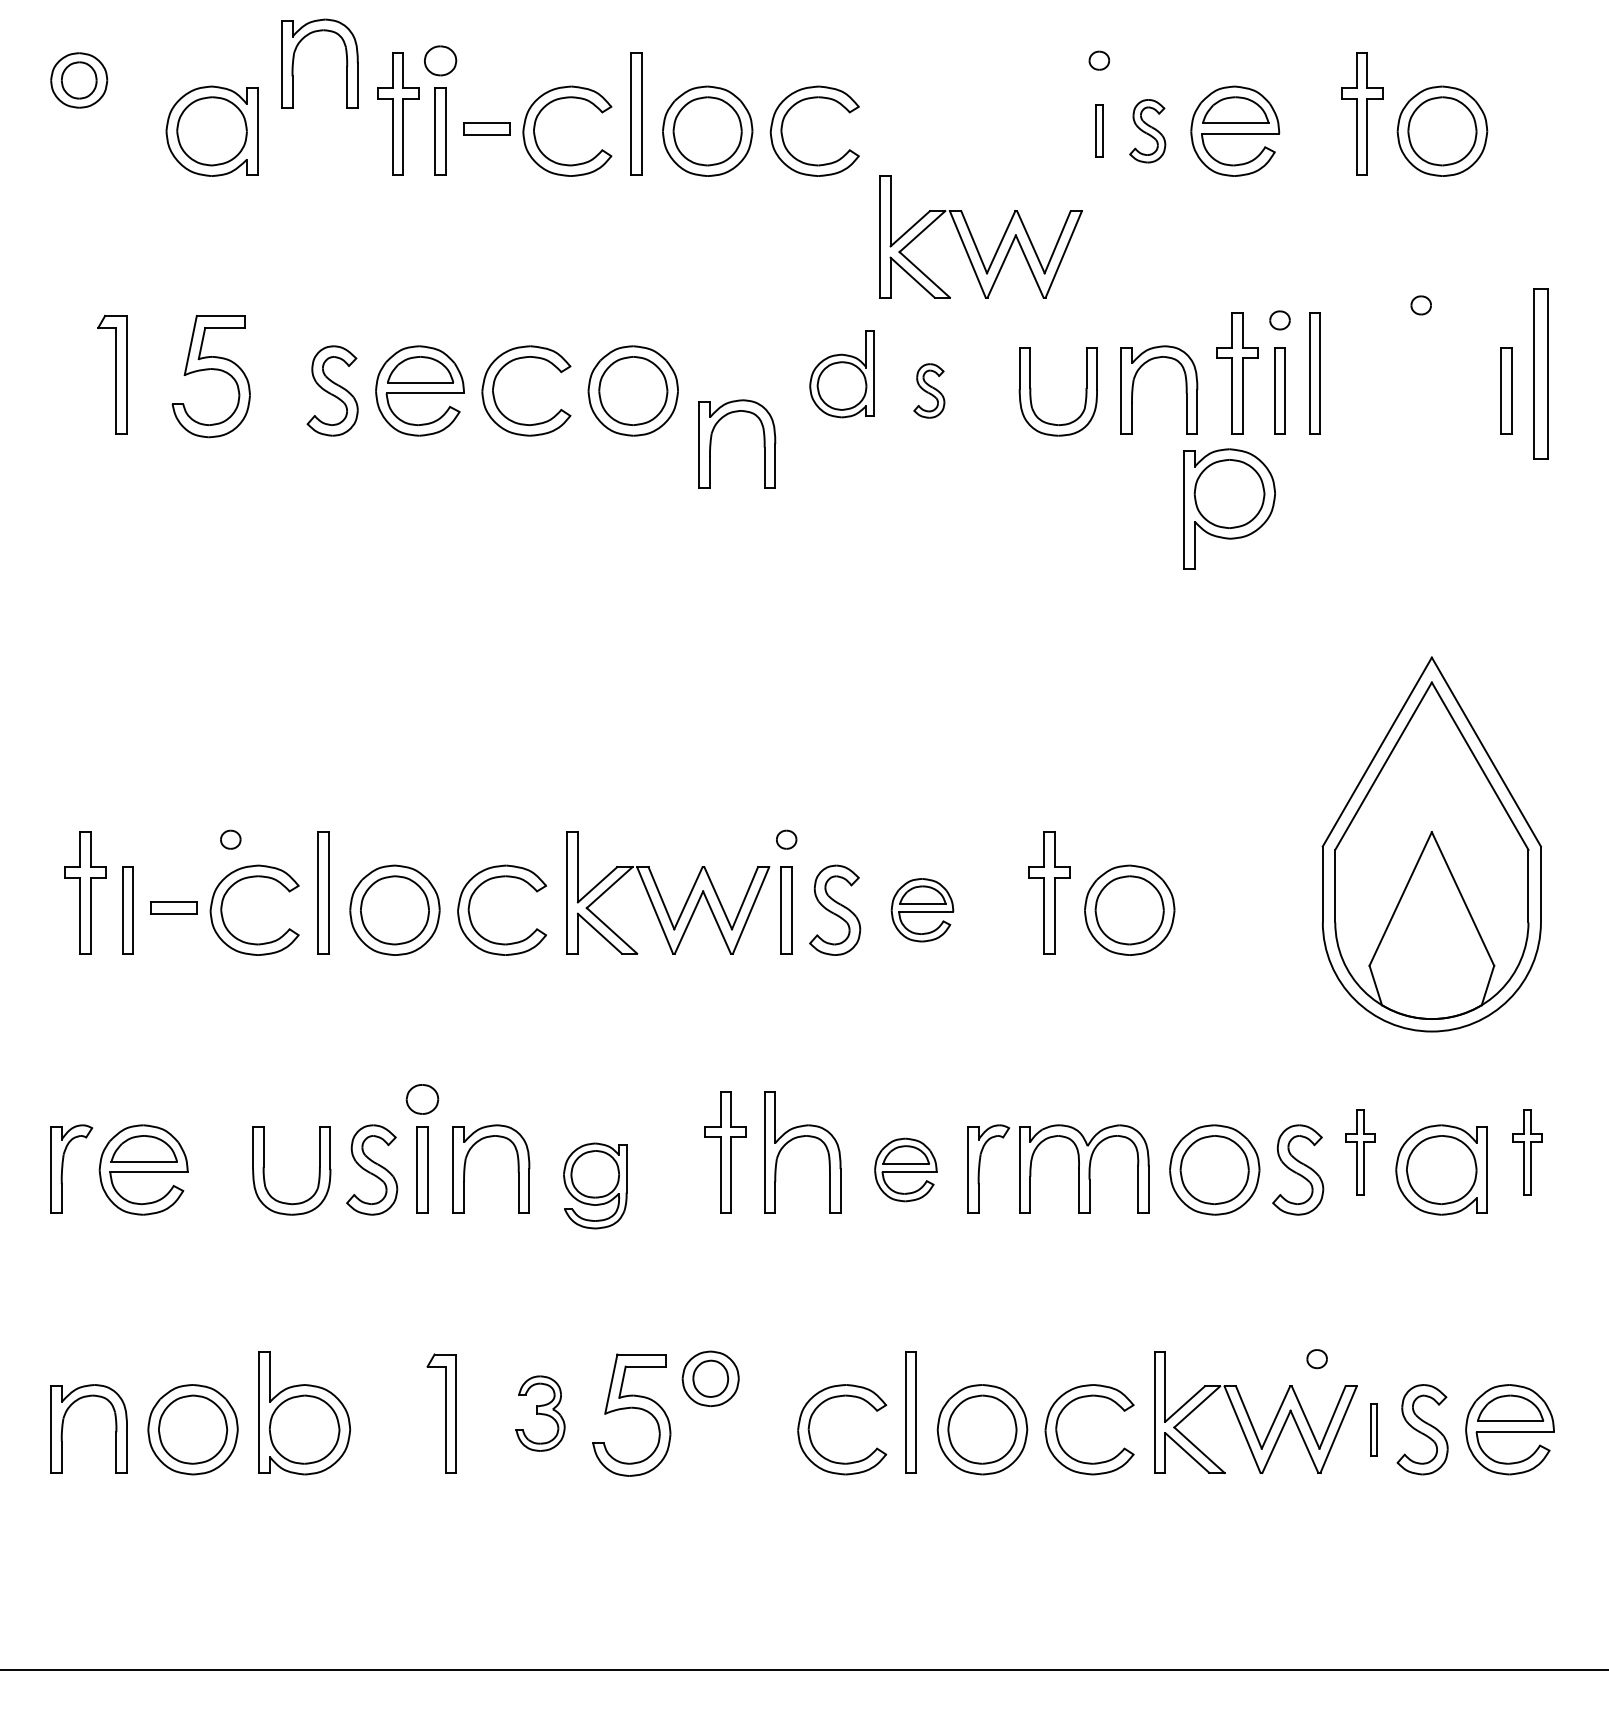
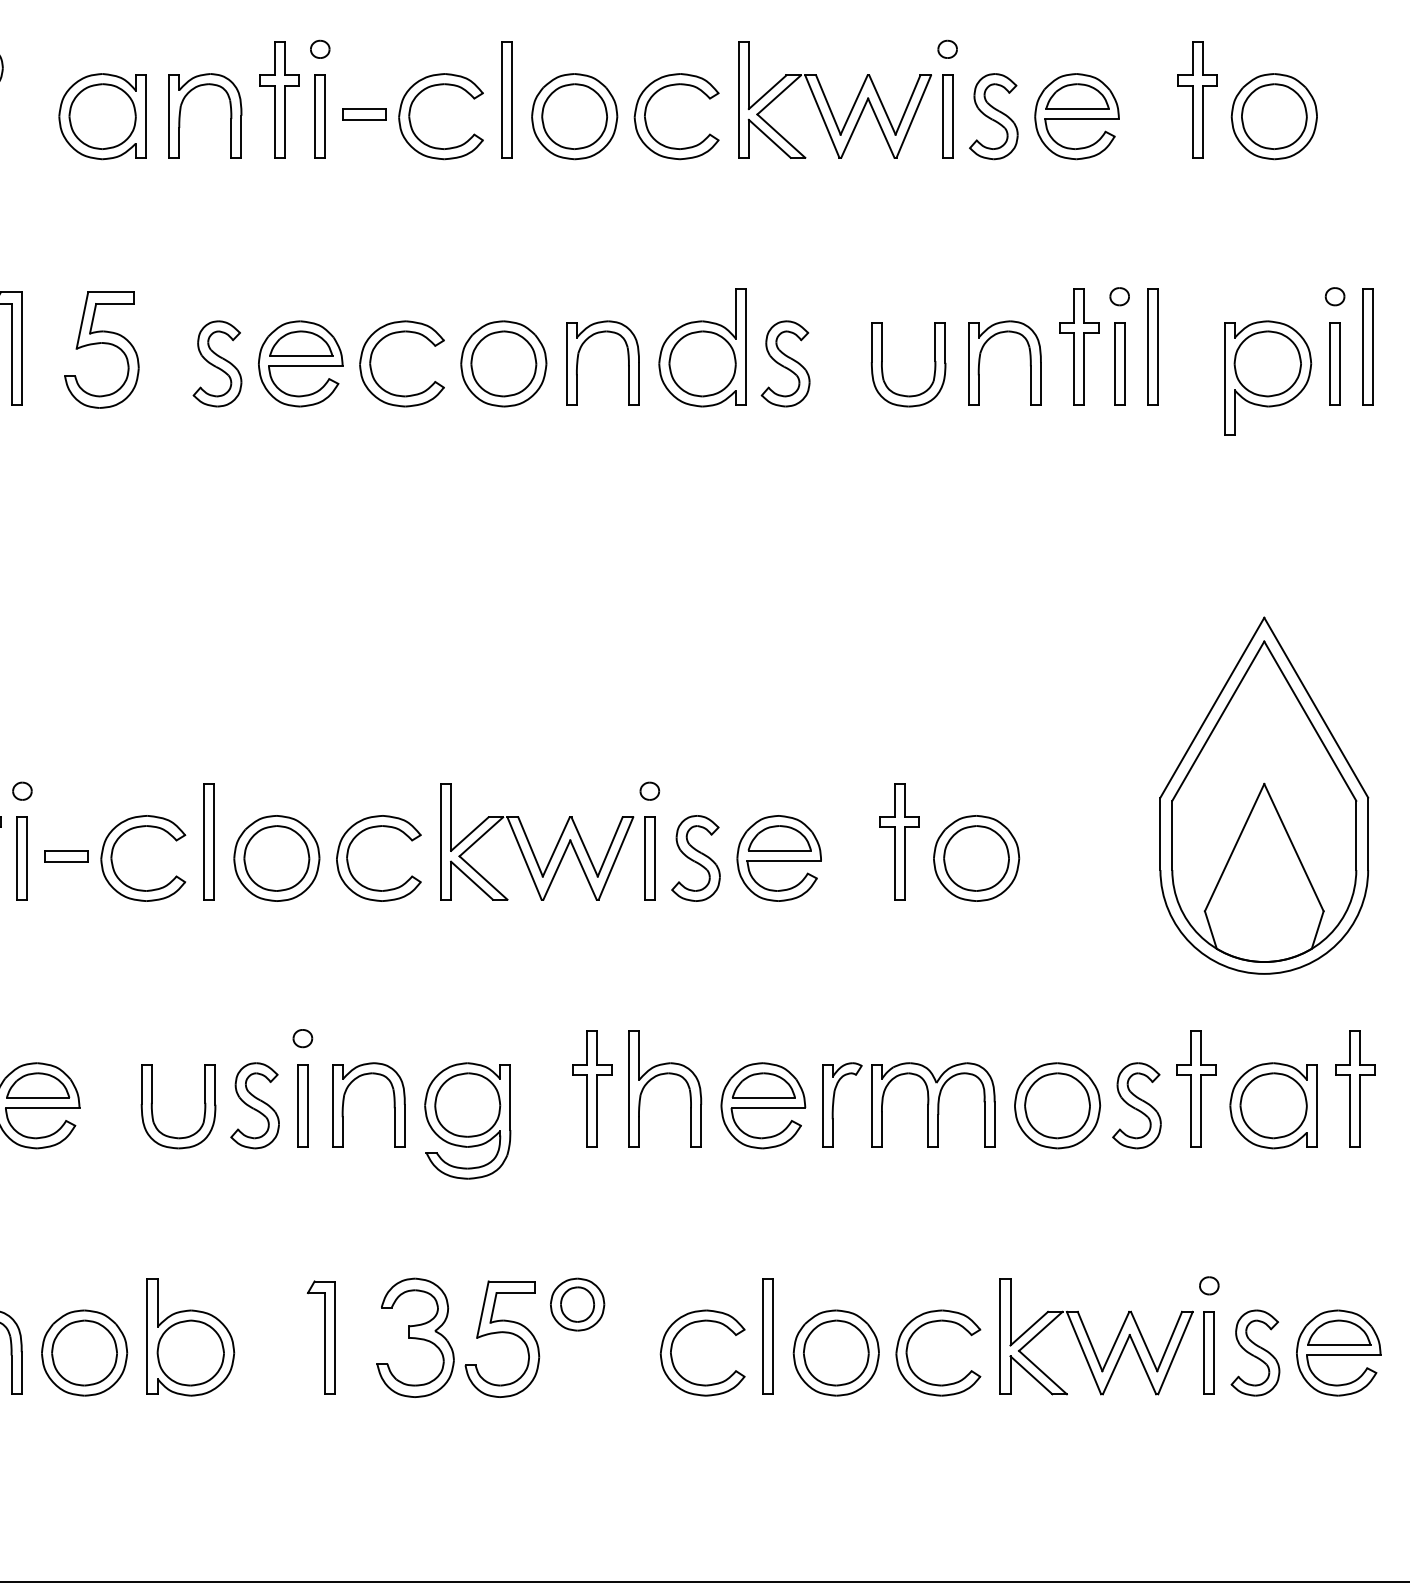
part: (294, 60) -> (181, 112), moved
part: (440, 60) -> (320, 49), size x0.62
part: (1147, 130) -> (993, 115), size x1.43
part: (1099, 131) -> (947, 116), size x1.67
part: (973, 237) -> (827, 100), moved
part: (1420, 305) -> (1334, 296), moved
part: (1541, 373) -> (1368, 347), size x0.71
part: (841, 374) -> (702, 348), size x1.43
part: (929, 390) -> (785, 363), size x1.67
part: (712, 436) -> (579, 355), moved
part: (1229, 508) -> (1267, 377), moved
part: (230, 839) -> (22, 791), moved
part: (922, 909) -> (779, 857), size x1.43
part: (421, 1099) -> (302, 1038), size x0.62
part: (1360, 1152) -> (1196, 1089), size x1.43
part: (1527, 1152) -> (1355, 1089), size x1.43
part: (905, 1169) -> (763, 1105), size x1.43
part: (594, 1185) -> (466, 1120), size x1.43
part: (1316, 1359) -> (1208, 1286), moved
part: (540, 1413) -> (415, 1337), size x1.67
part: (1373, 1429) -> (1208, 1352), size x1.67

